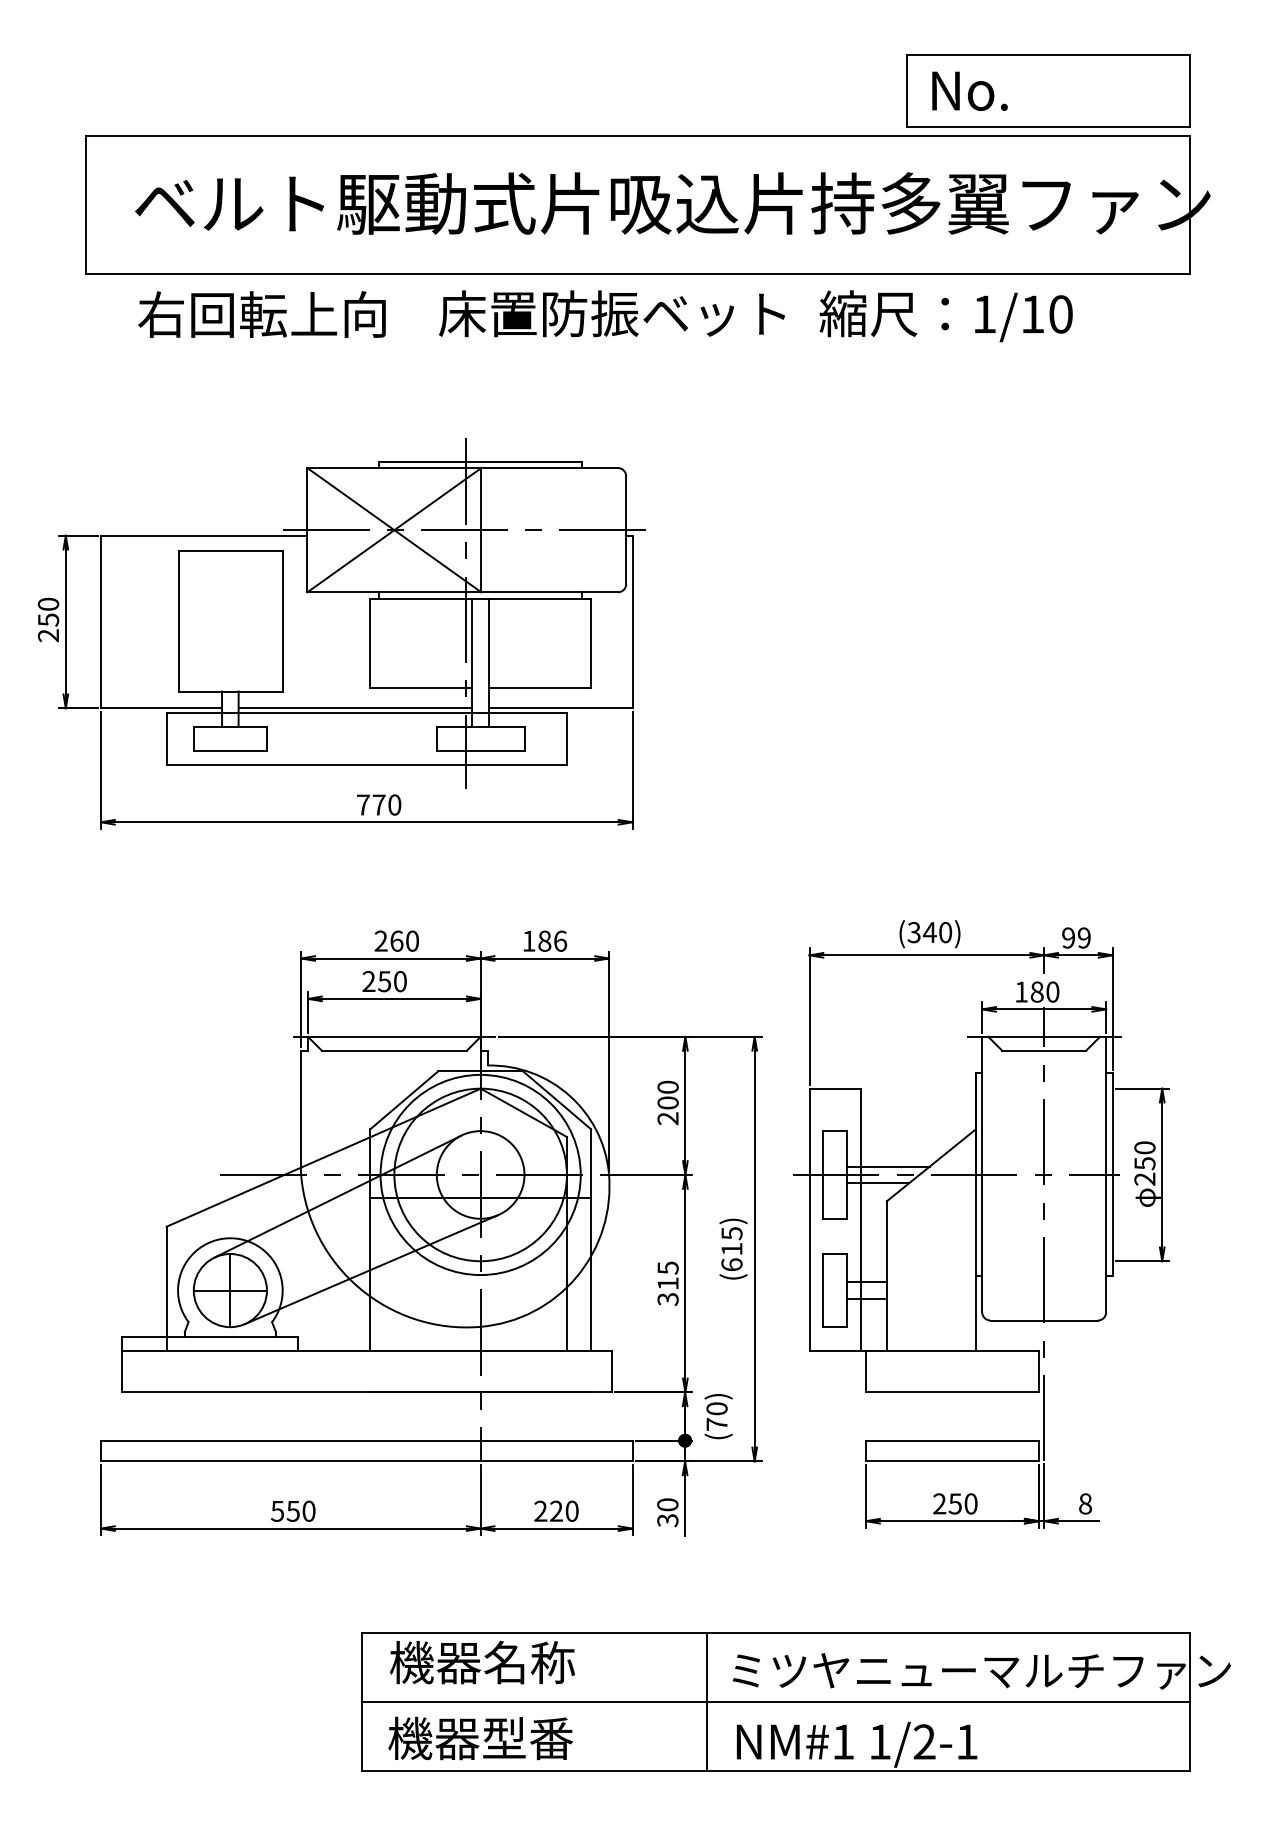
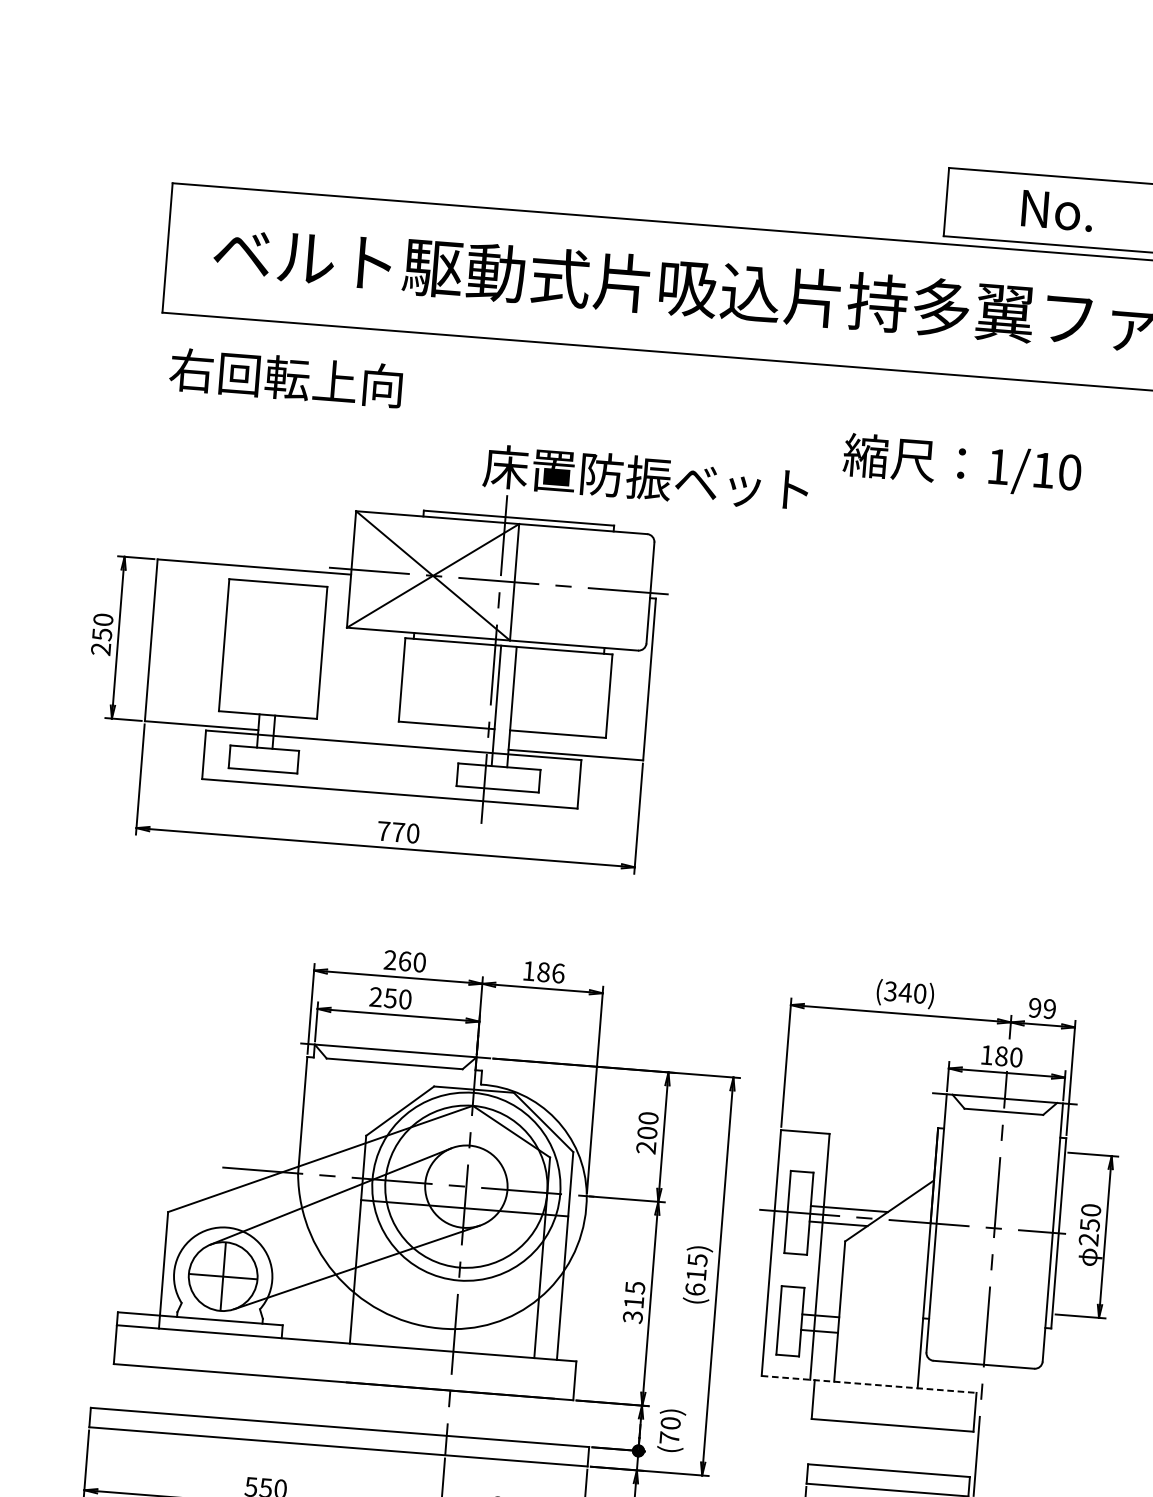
text: (969, 90) -> (1057, 210), moved
text: (611, 313) -> (645, 477), moved
text: (261, 314) -> (285, 377), moved
text: (945, 316) -> (961, 465), moved
line: (355, 708) -> (383, 740), removed
line: (924, 1350) -> (869, 1384), solid -> dashed

